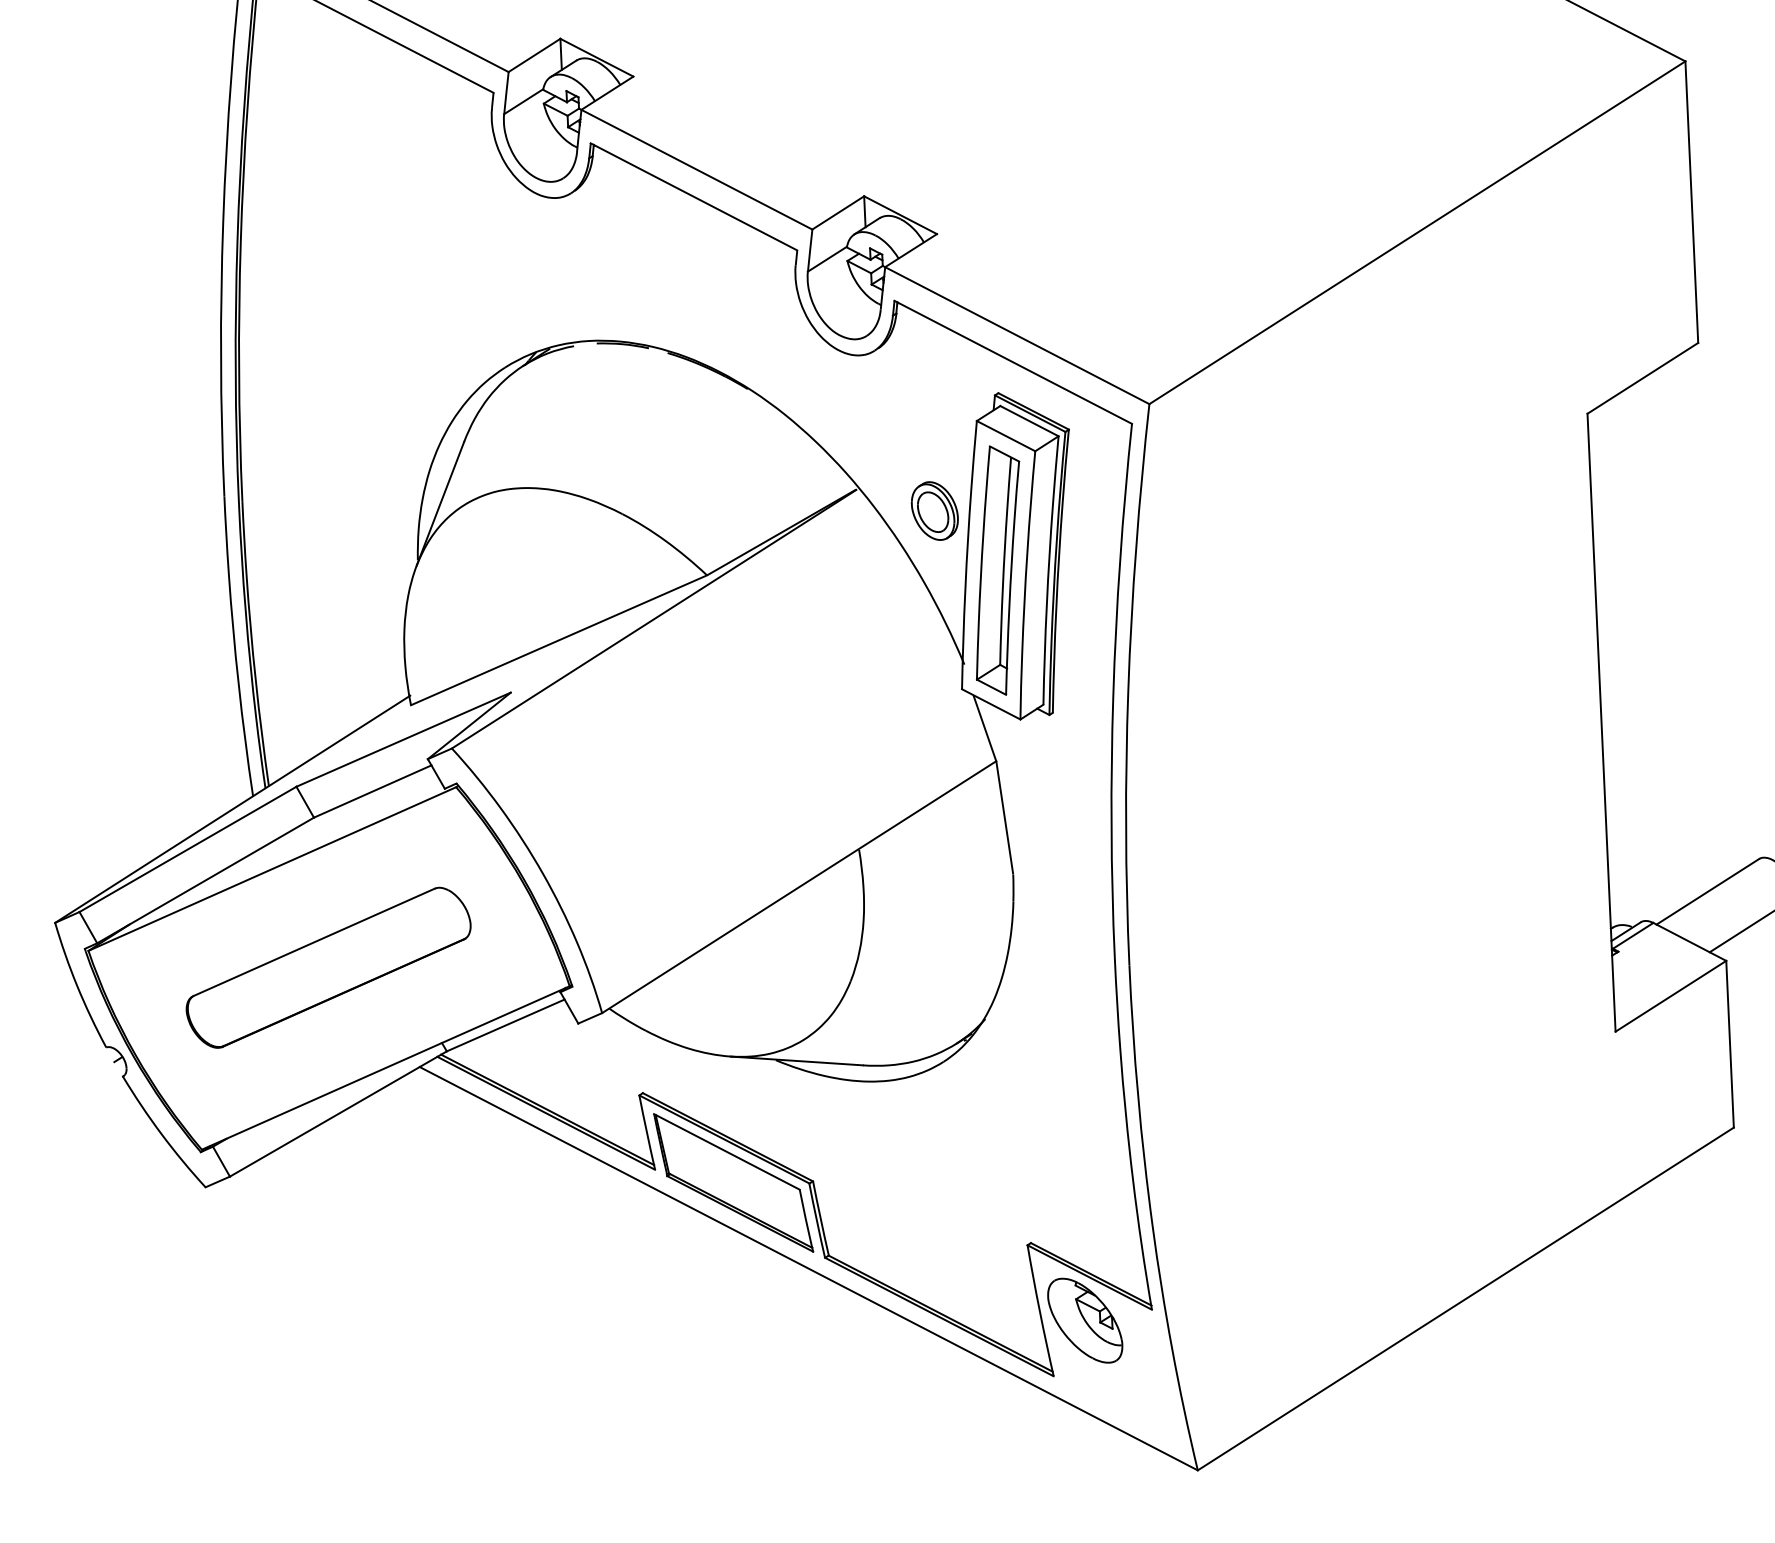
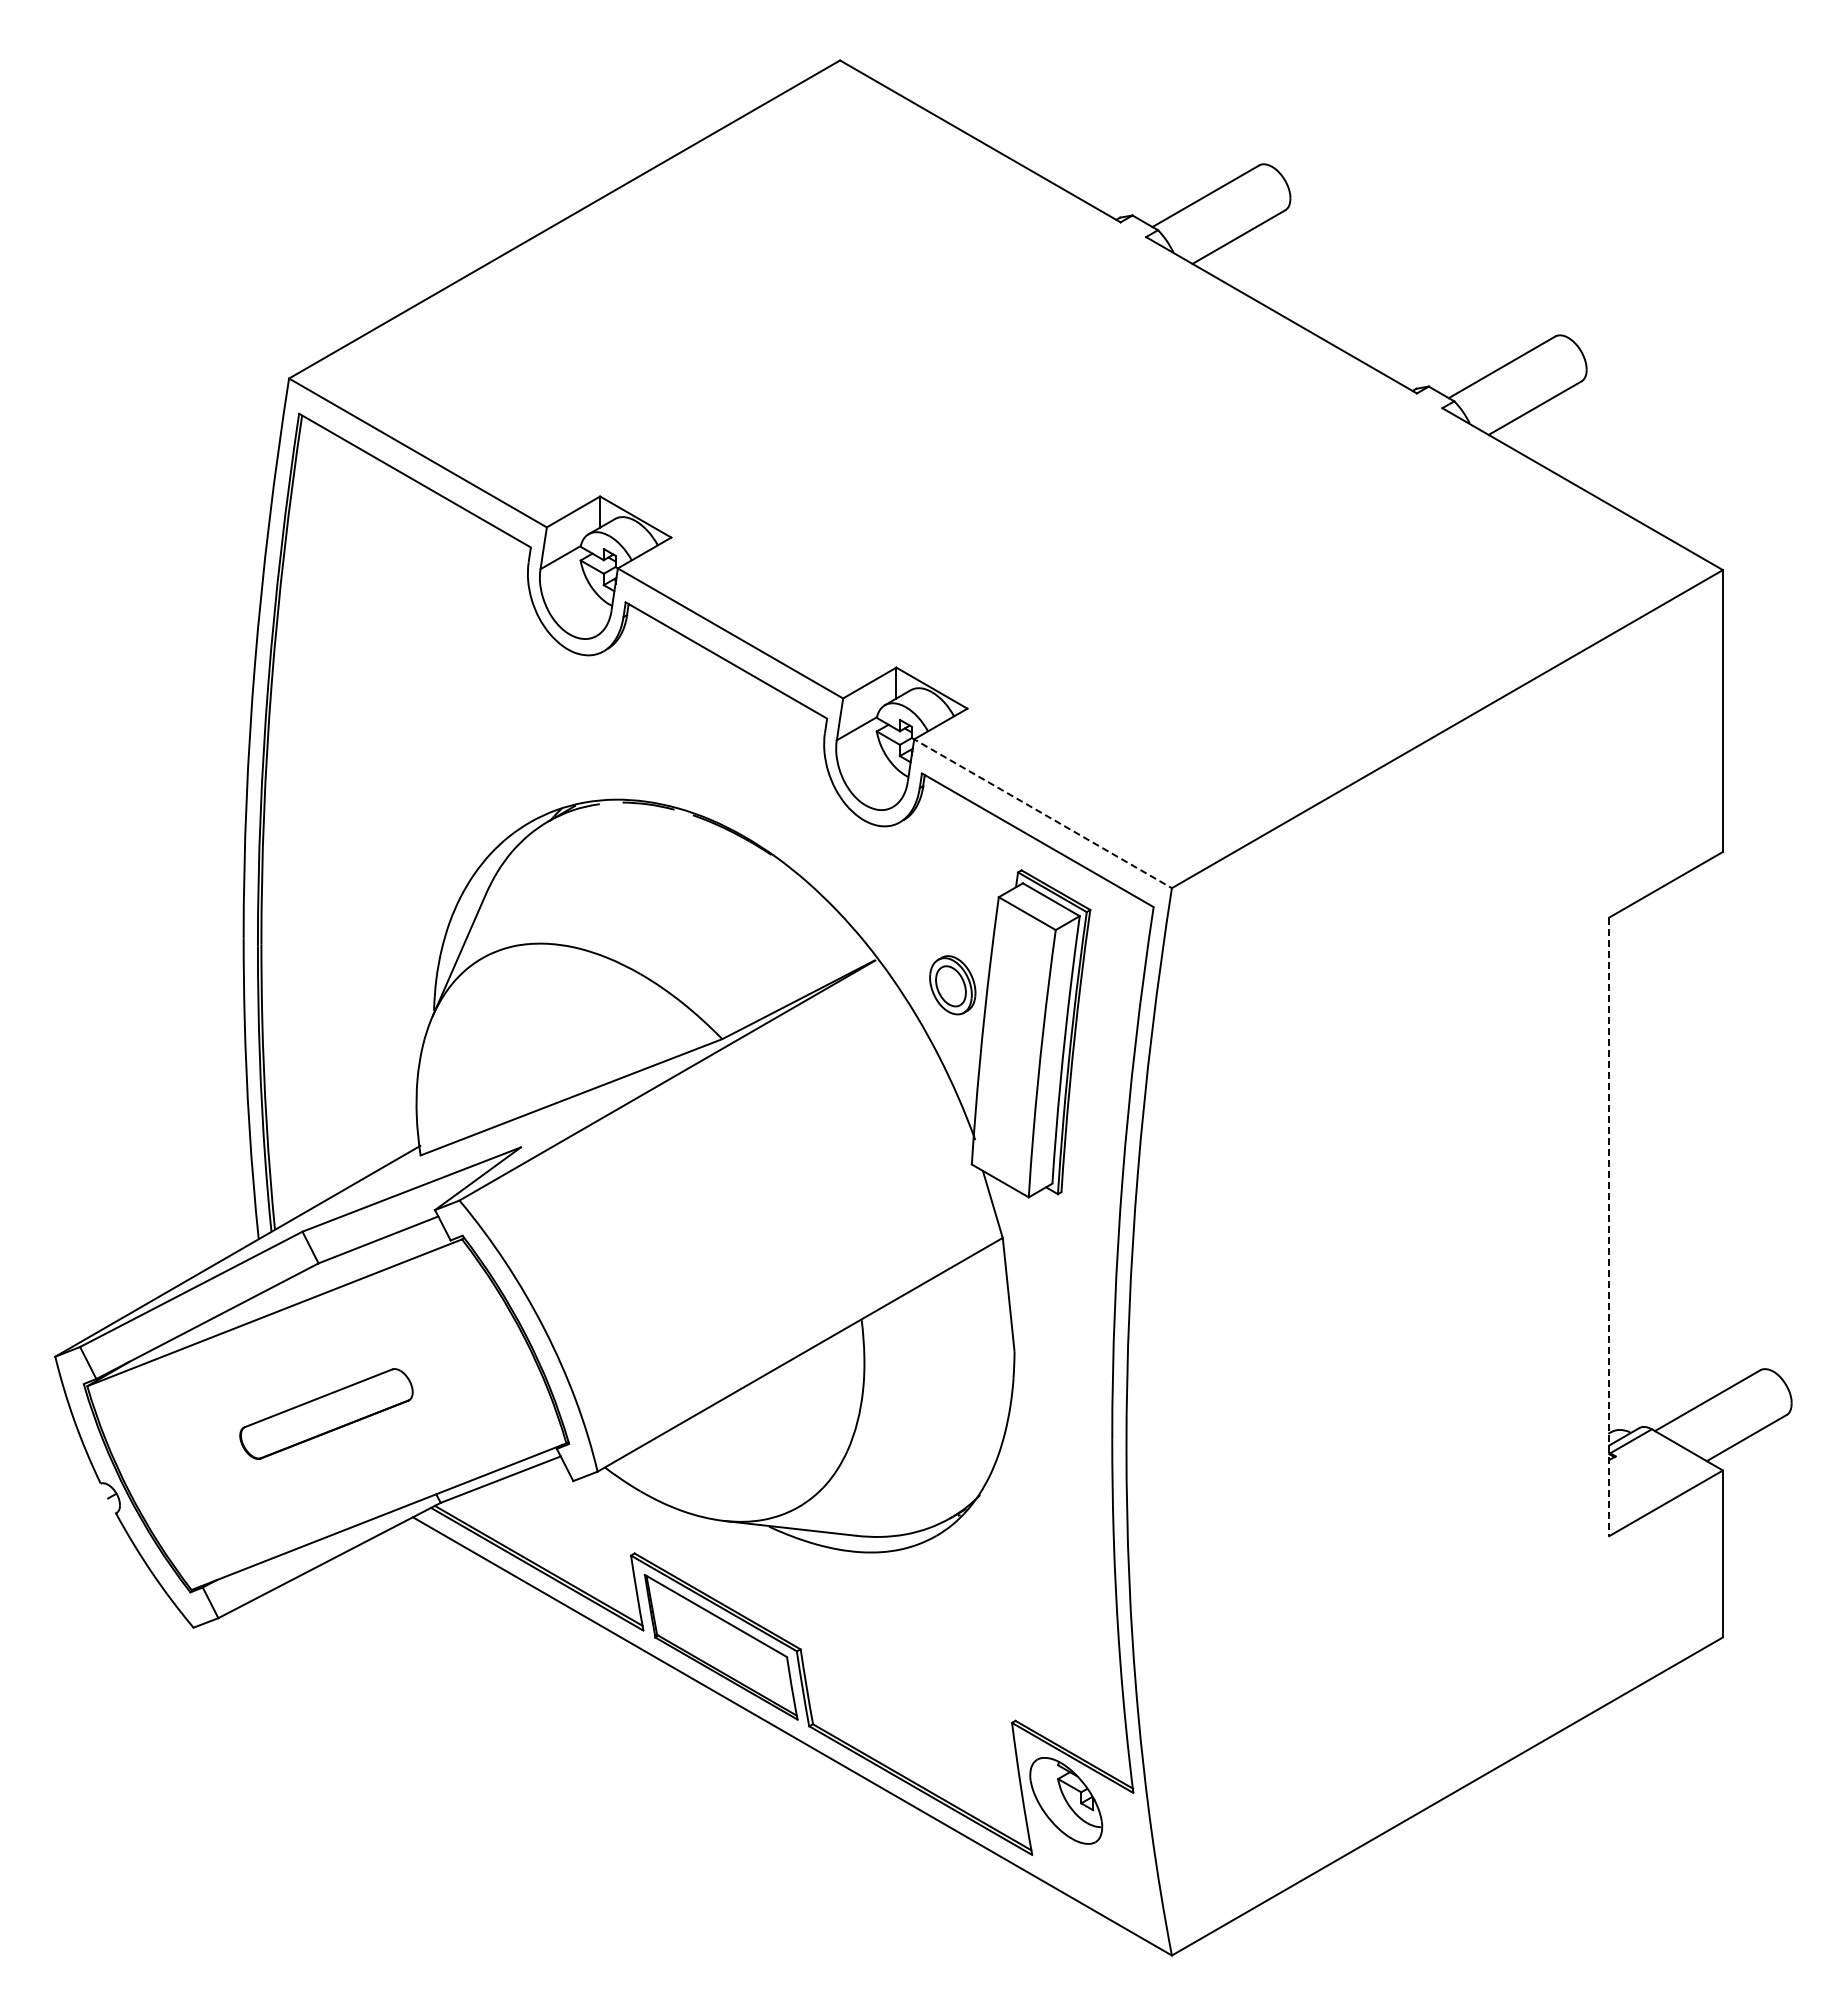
line: (1016, 335) -> (1042, 813), solid -> dashed
part: (998, 570) -> (1013, 1047), removed
line: (1601, 723) -> (1609, 1227), solid -> dashed
part: (328, 967) -> (326, 1413), size x0.6

